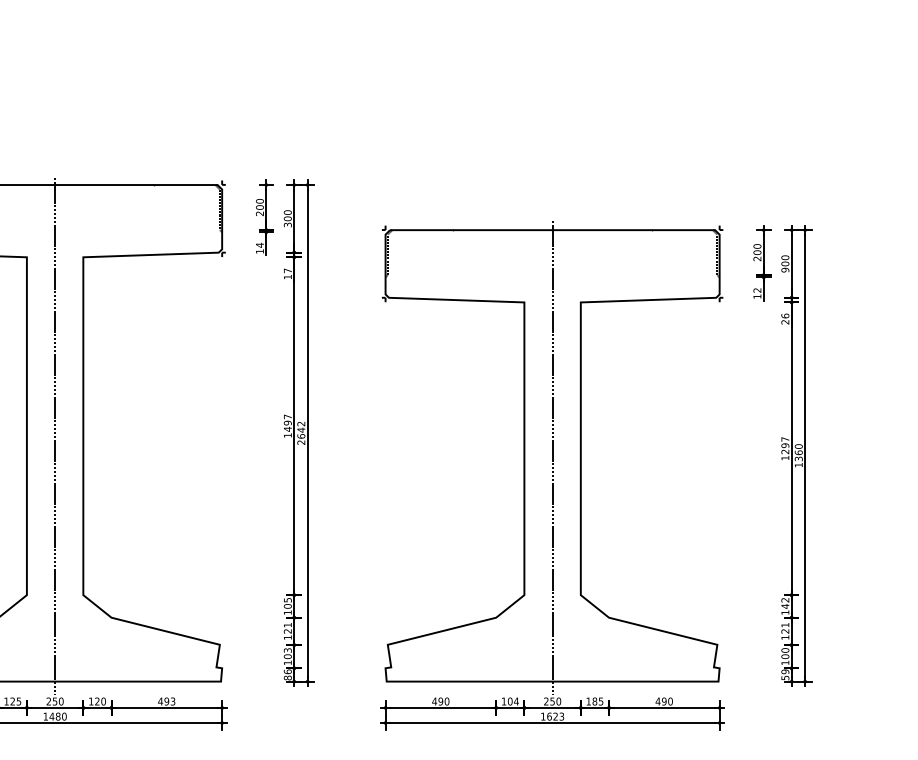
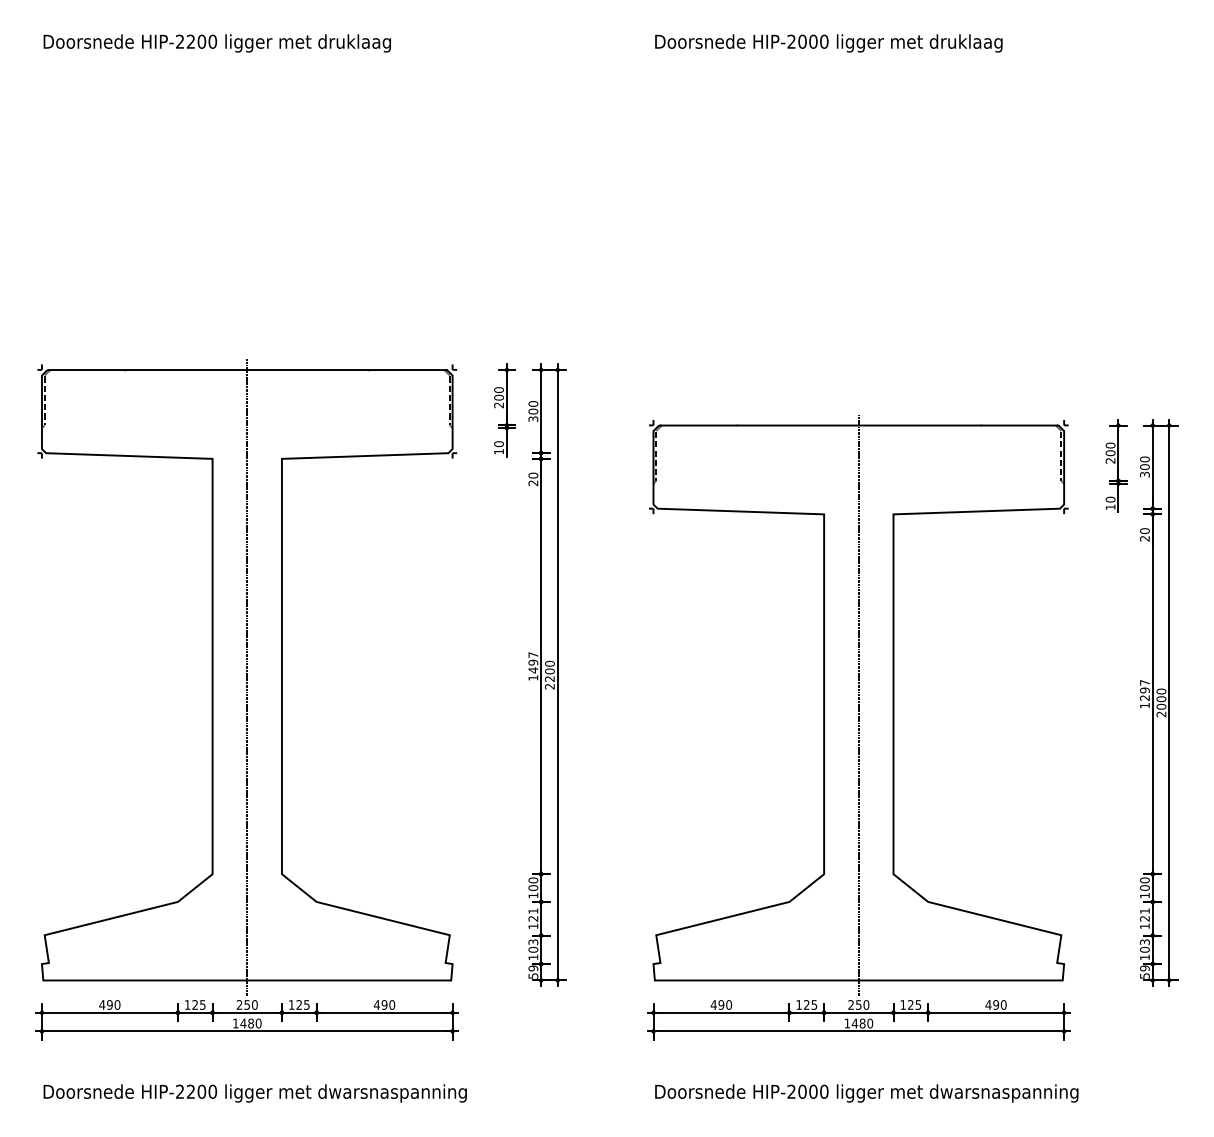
text: (259, 245) -> (498, 444), 14 -> 10
text: (785, 269) -> (1144, 474), 900 -> 300
text: (287, 274) -> (533, 479), 17 -> 20
text: (757, 290) -> (1110, 499), 12 -> 10
text: (785, 315) -> (1144, 530), 26 -> 20
text: (300, 429) -> (549, 670), 2642 -> 2200
text: (798, 458) -> (1161, 706), 1360 -> 2000
text: (287, 600) -> (533, 880), 105 -> 100
text: (785, 603) -> (1144, 884), 142 -> 100
text: (785, 650) -> (1144, 942), 100 -> 103
text: (287, 674) -> (533, 971), 86 -> 59
text: (103, 701) -> (306, 1004), 120 -> 125
text: (173, 701) -> (392, 1004), 493 -> 490
text: (513, 701) -> (810, 1004), 104 -> 125
text: (594, 701) -> (910, 1004), 185 -> 125
text: (555, 716) -> (862, 1023), 1623 -> 1480

